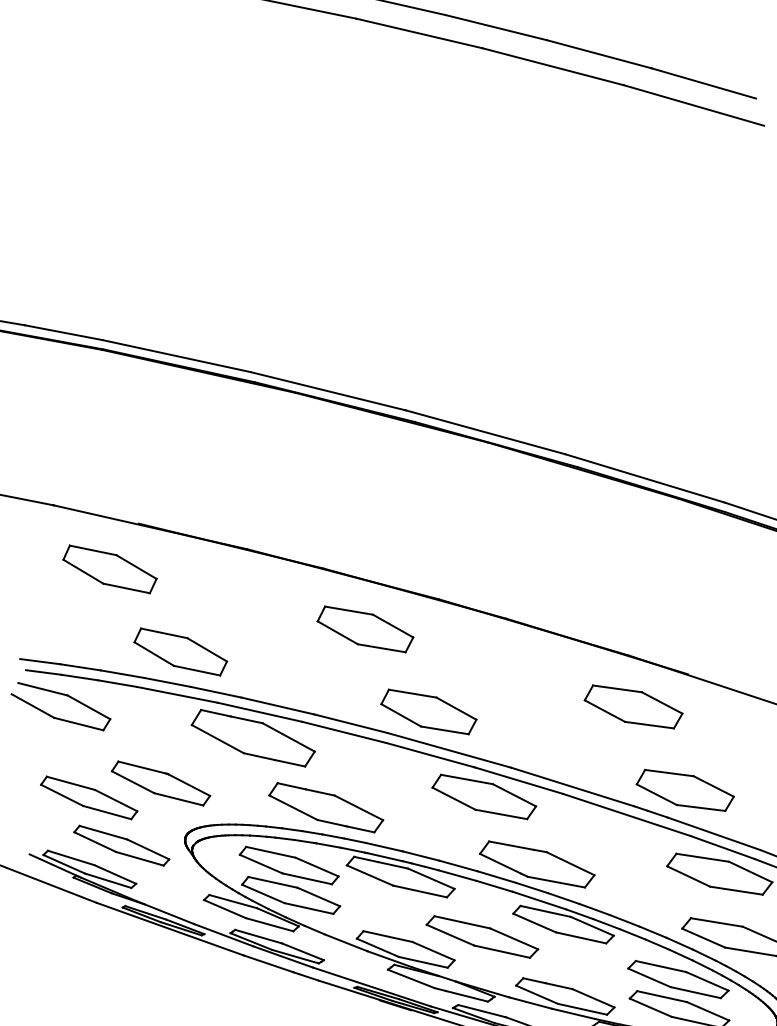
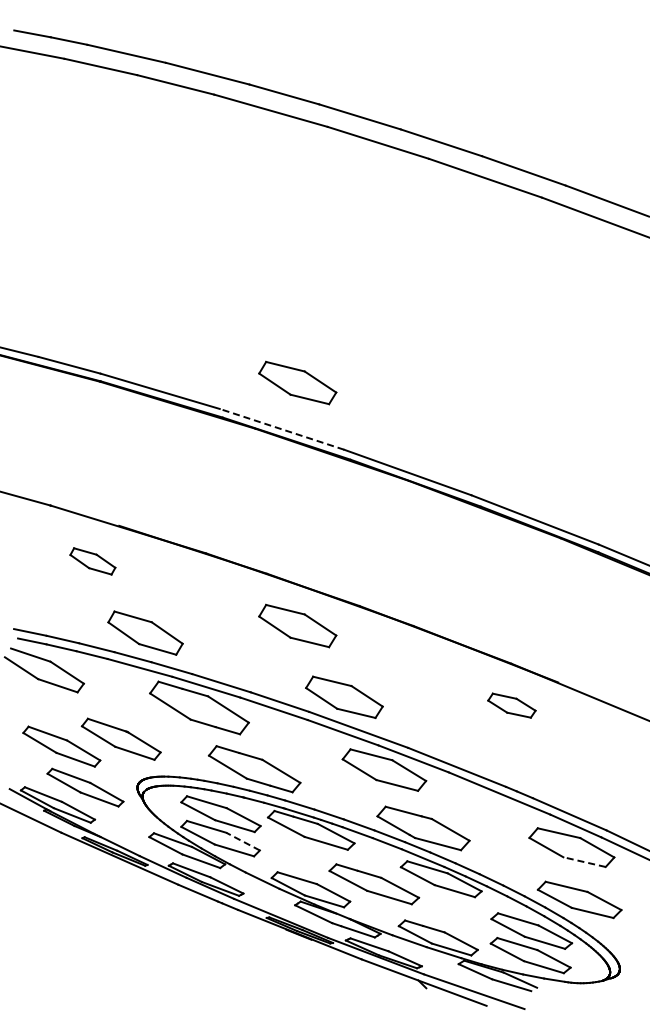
part: (342, 332) -> (297, 382), added
line: (327, 391) -> (281, 429), solid -> dashed
part: (109, 569) -> (92, 561), size x0.6
part: (633, 706) -> (511, 705), size x0.6
part: (684, 789) -> (548, 776), removed
line: (736, 891) -> (584, 862), solid -> dashed
line: (319, 896) -> (243, 841), solid -> dashed

